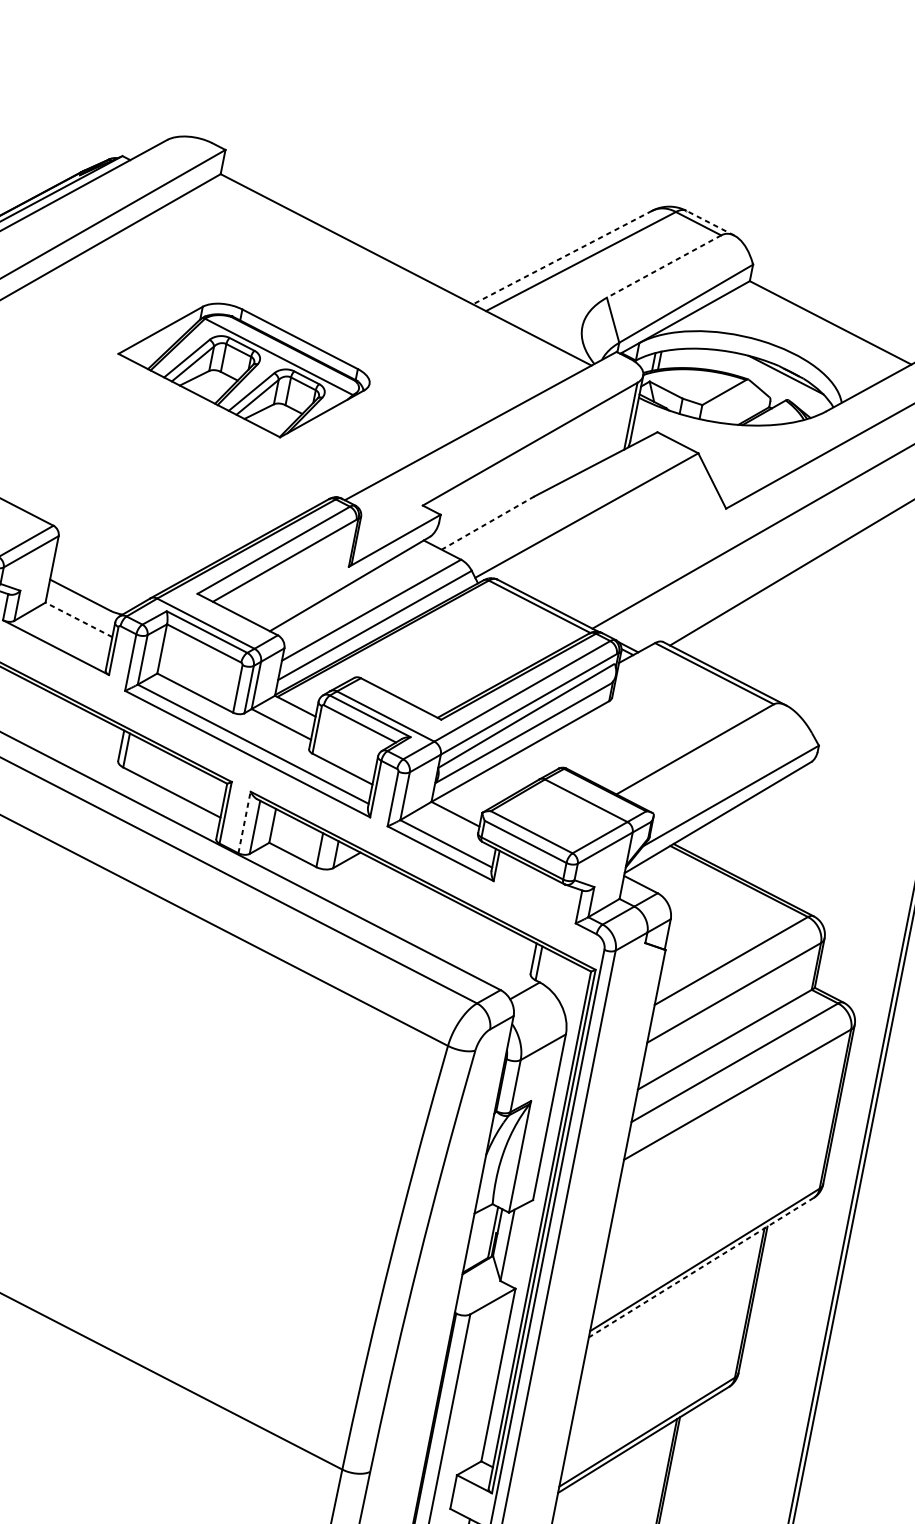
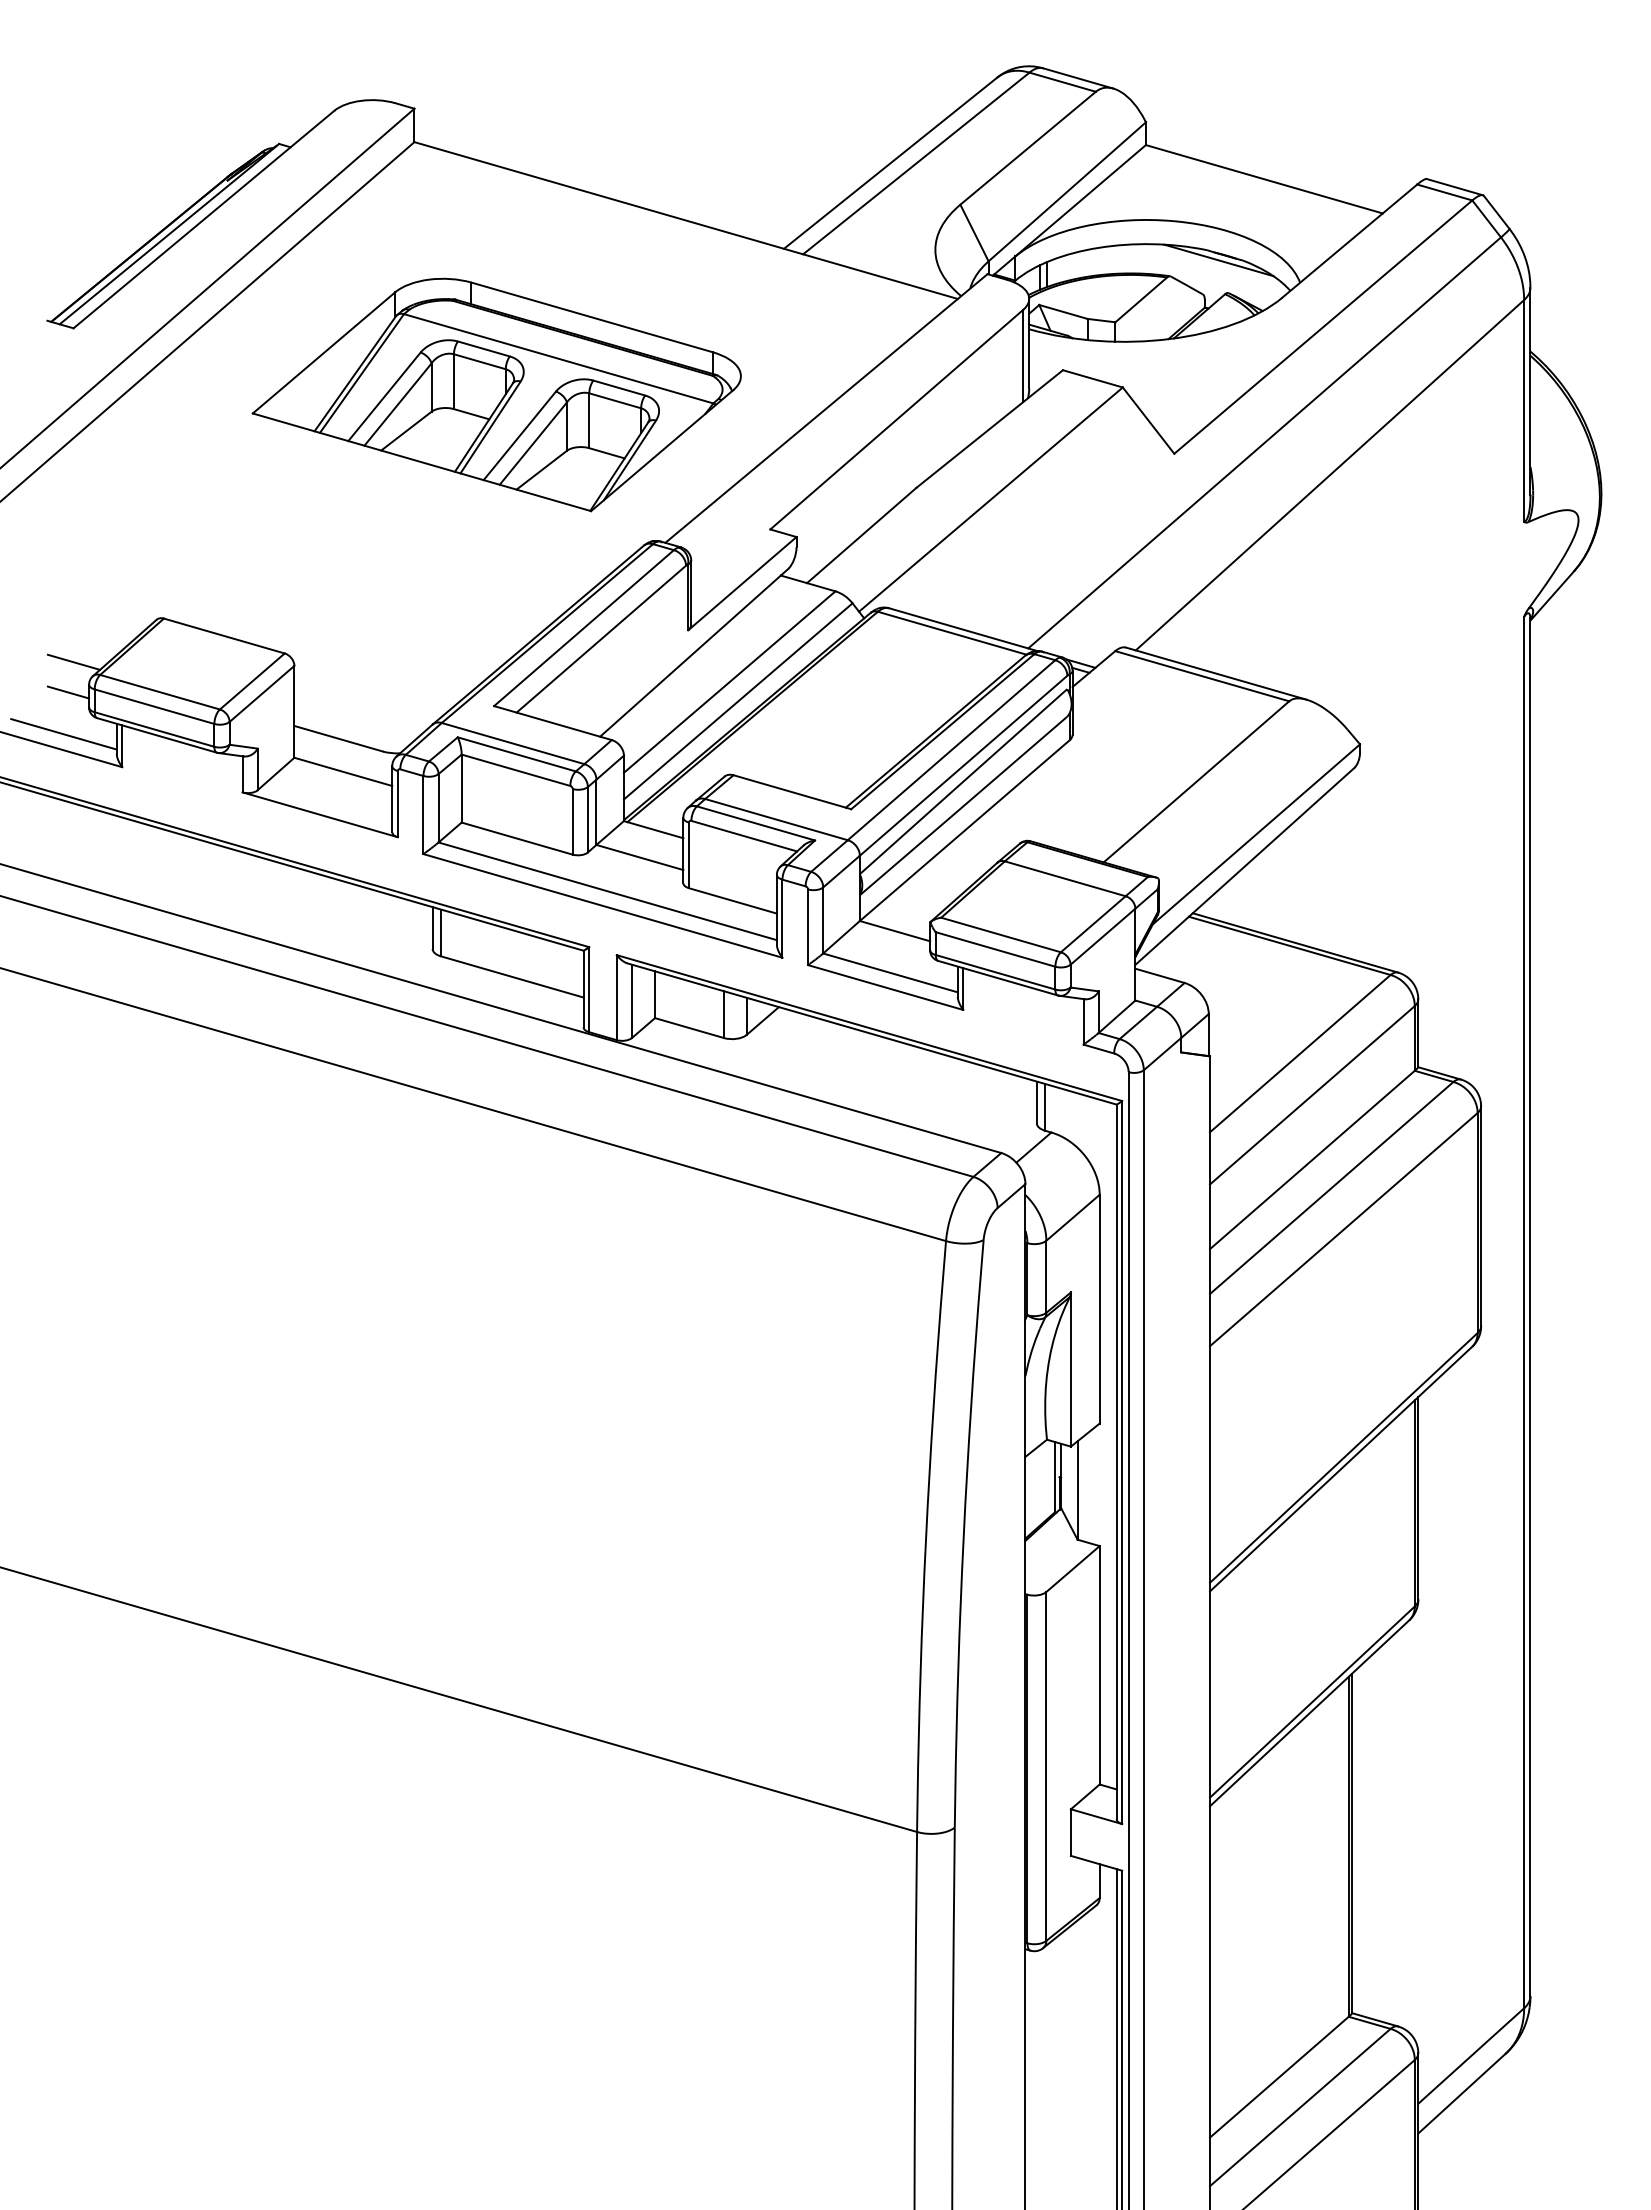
line: (710, 223) -> (1078, 78), dashed -> solid
line: (562, 257) -> (890, 163), dashed -> solid
line: (663, 266) -> (1027, 148), dashed -> solid
part: (243, 368) -> (496, 394), size x1.43
line: (487, 523) -> (861, 535), dashed -> solid
line: (79, 619) -> (343, 771), dashed -> solid
line: (244, 822) -> (616, 997), dashed -> solid
line: (700, 1267) -> (1340, 1469), dashed -> solid

